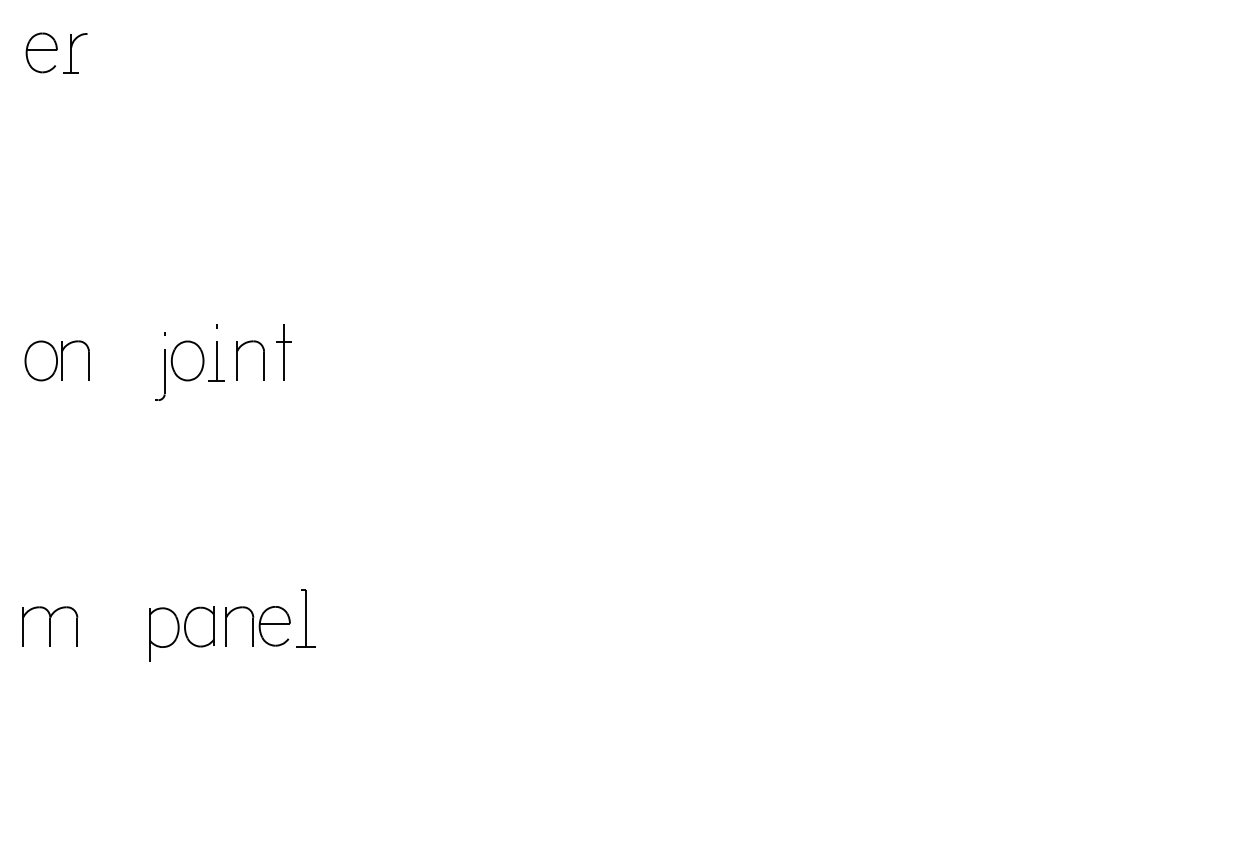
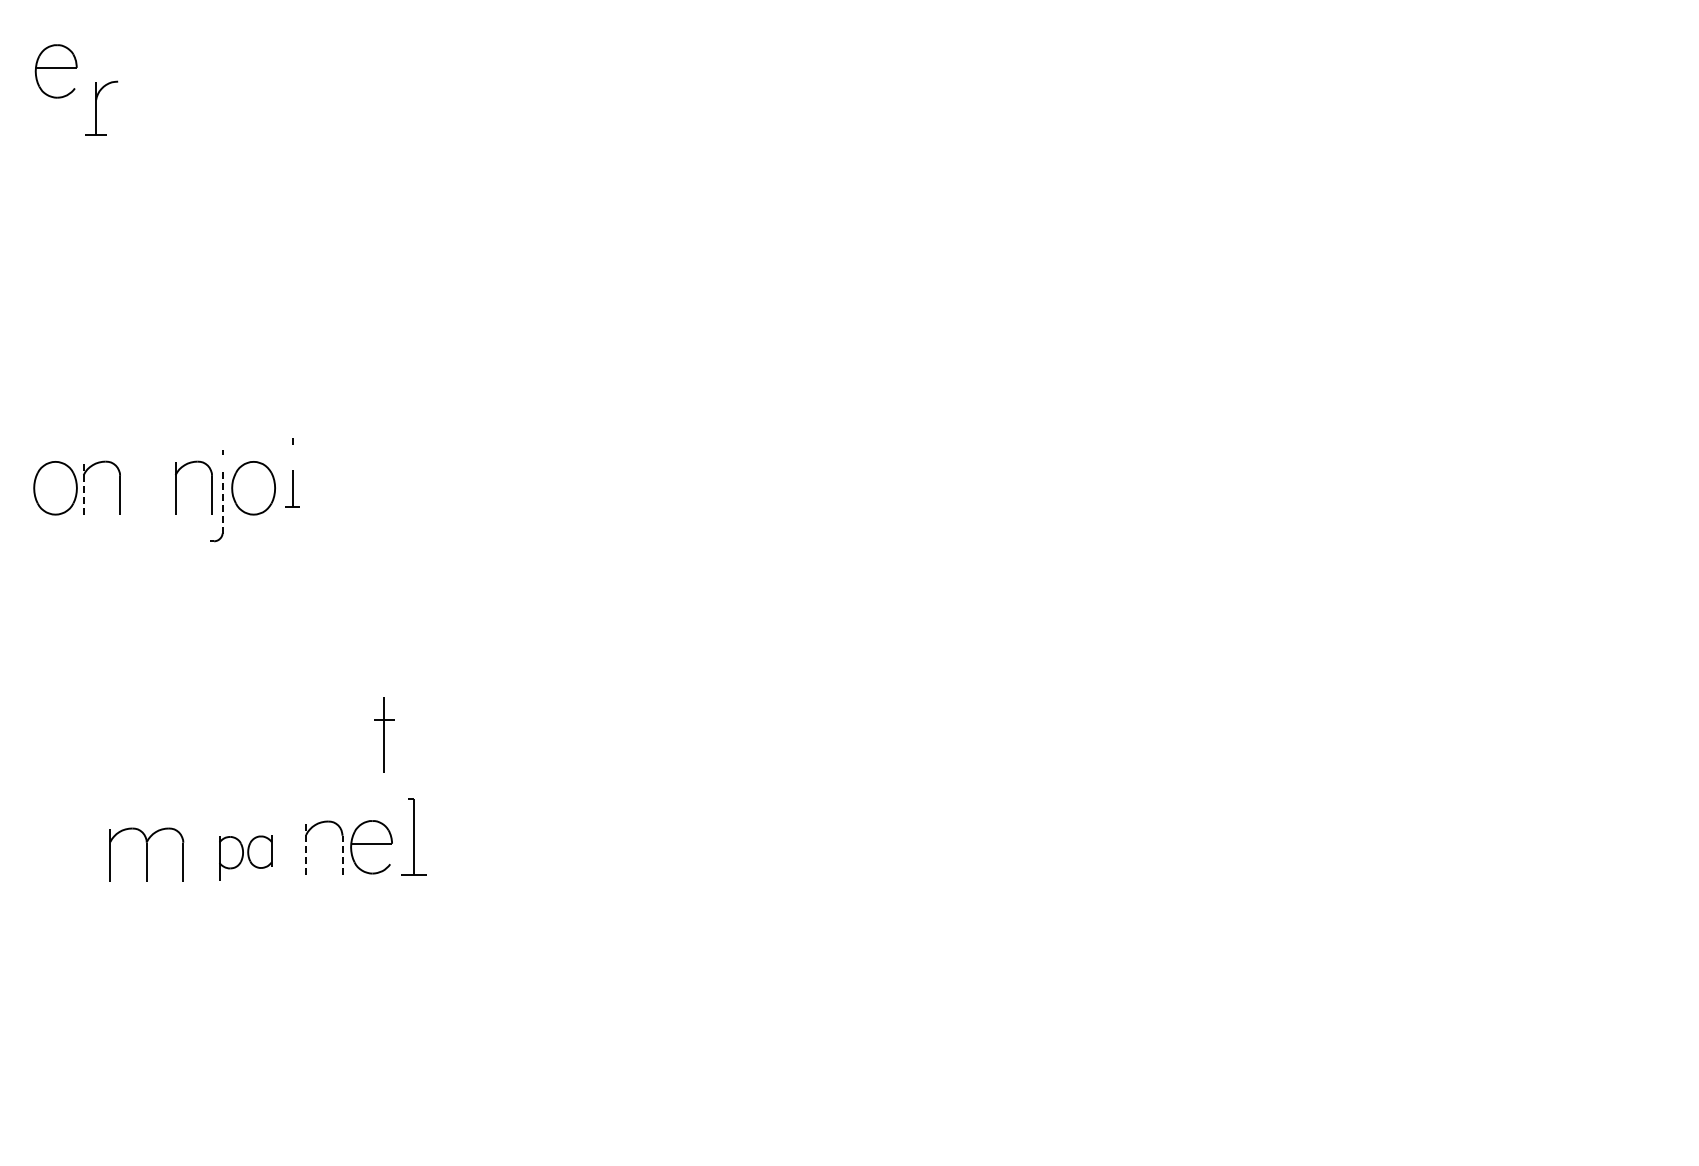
part: (75, 53) -> (101, 107), moved
part: (284, 352) -> (384, 734), moved
part: (237, 360) -> (176, 487), moved
line: (61, 361) -> (83, 488), solid -> dashed
part: (216, 361) -> (292, 488), size x0.7
line: (164, 371) -> (222, 502), solid -> dashed
part: (50, 626) -> (146, 854), moved
line: (226, 627) -> (306, 848), solid -> dashed
line: (253, 632) -> (342, 855), solid -> dashed
part: (181, 633) -> (245, 857), size x0.6

